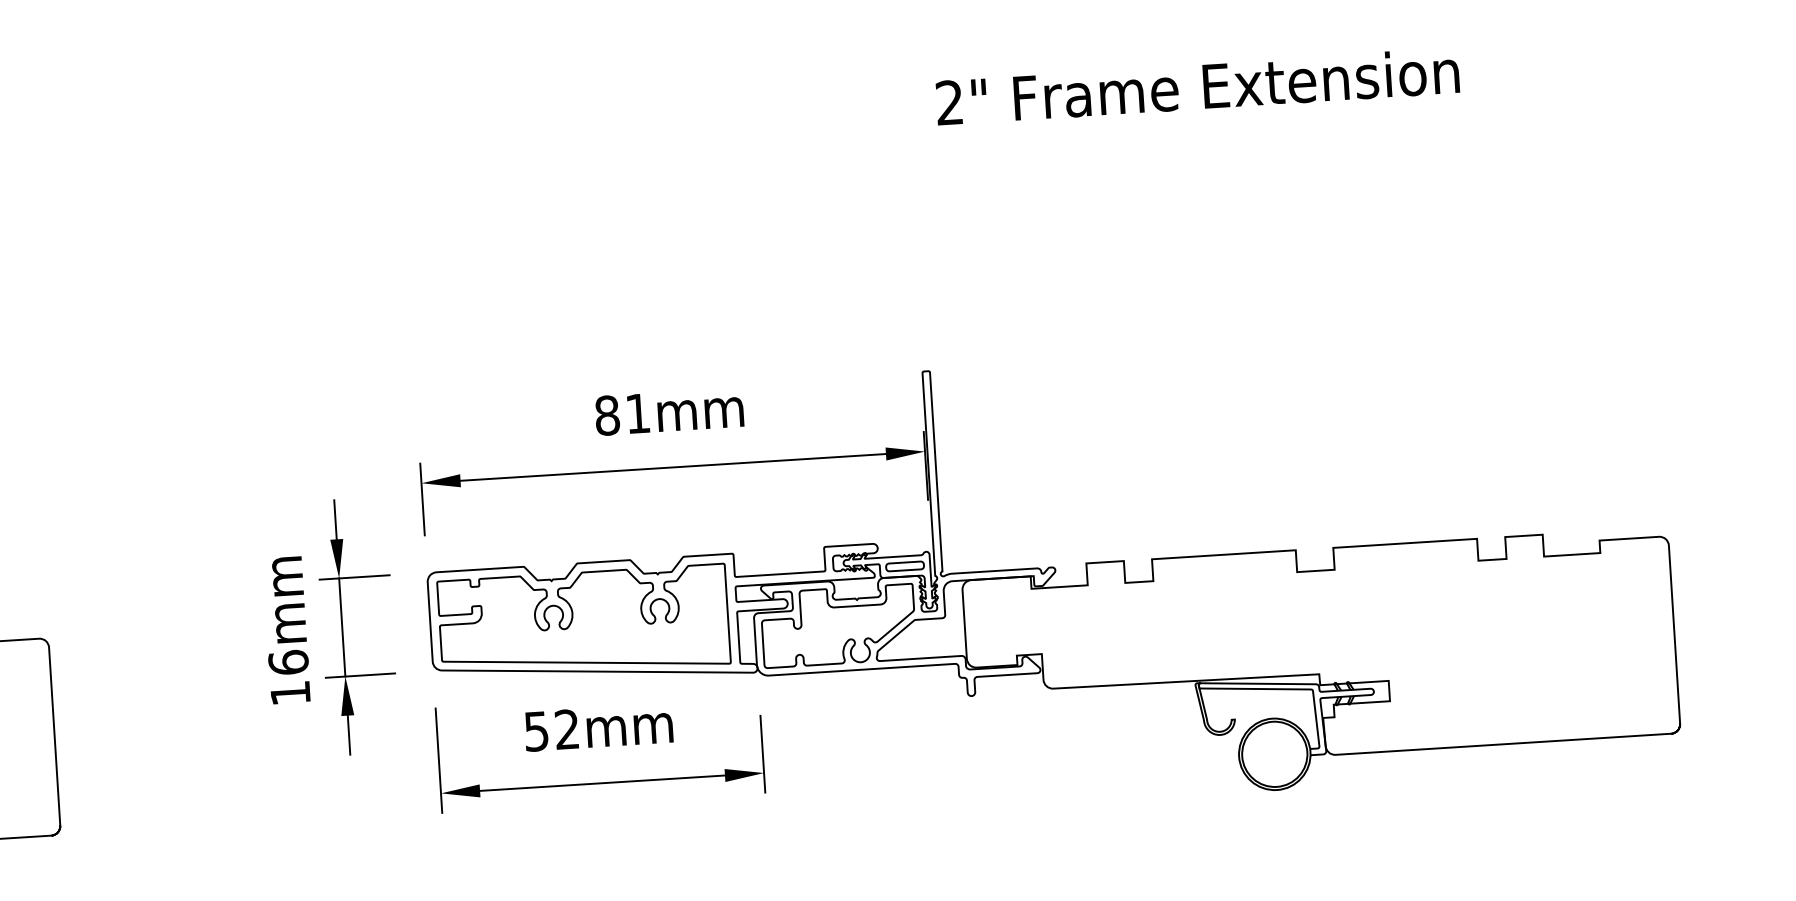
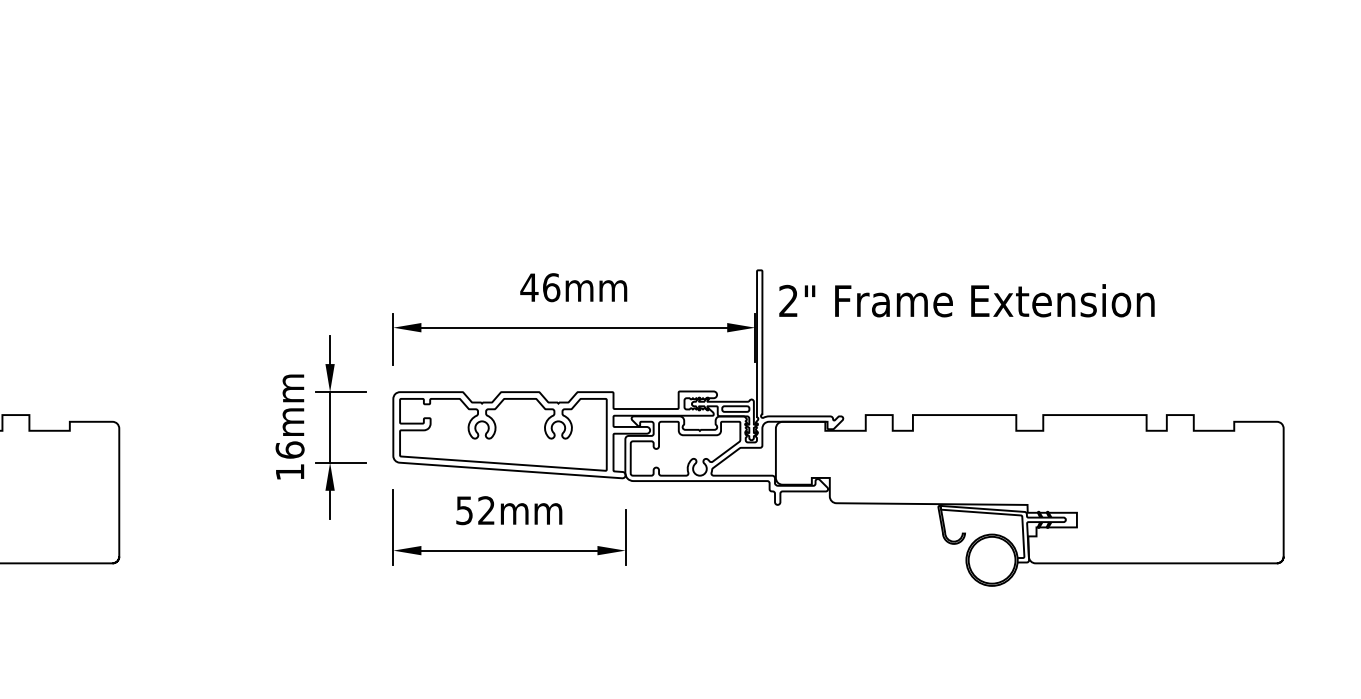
text: (1197, 86) -> (966, 300), moved
text: (622, 414) -> (540, 287), 81mm -> 46mm

